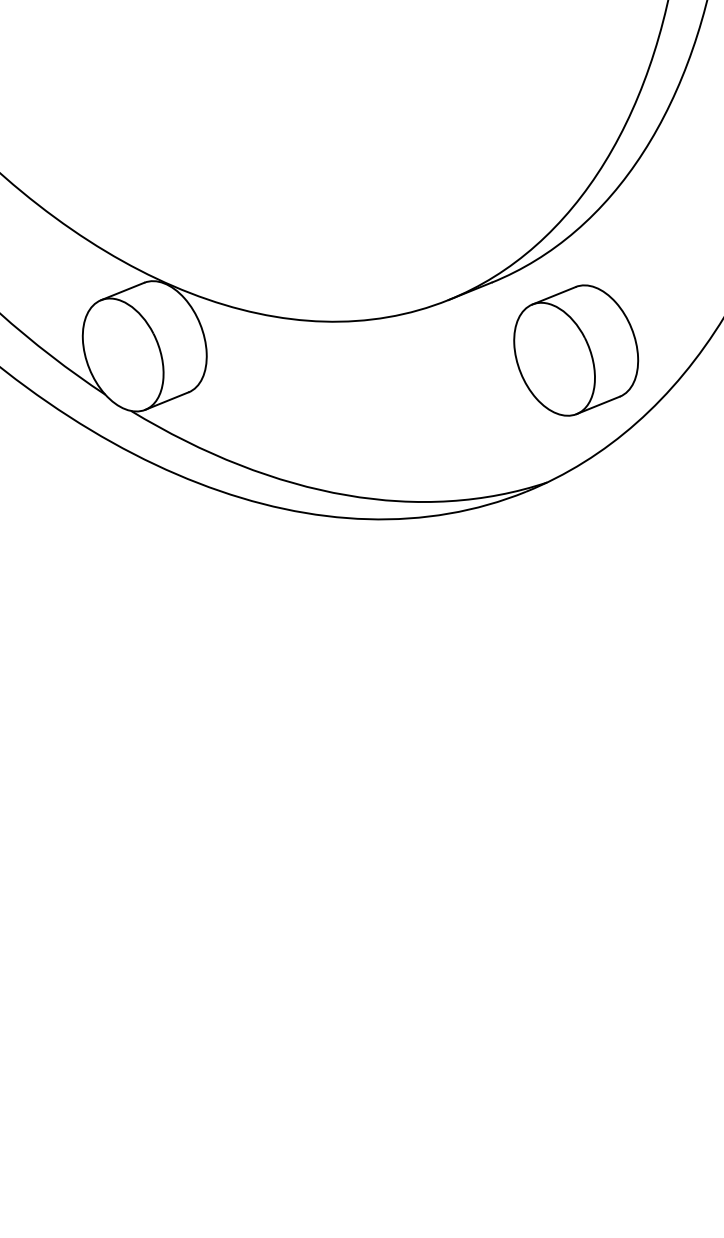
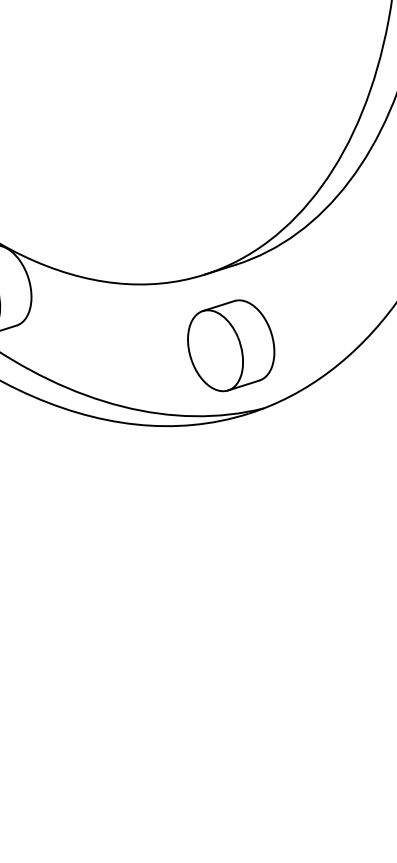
part: (576, 350) -> (231, 345), moved

